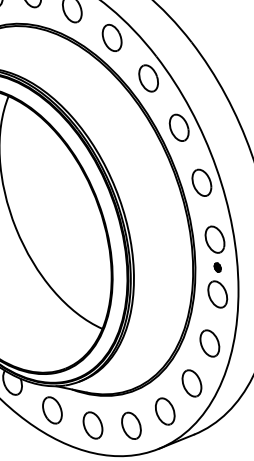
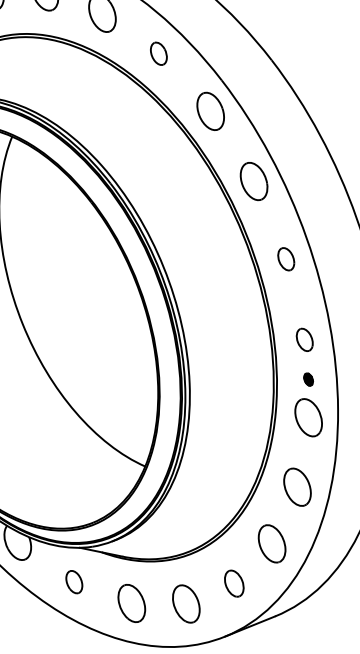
part: (111, 37) -> (158, 53), size x0.6
part: (201, 182) -> (285, 258), size x0.6
part: (214, 239) -> (304, 339), size x0.6
part: (52, 410) -> (74, 582), size x0.6
part: (165, 411) -> (234, 583), size x0.7

